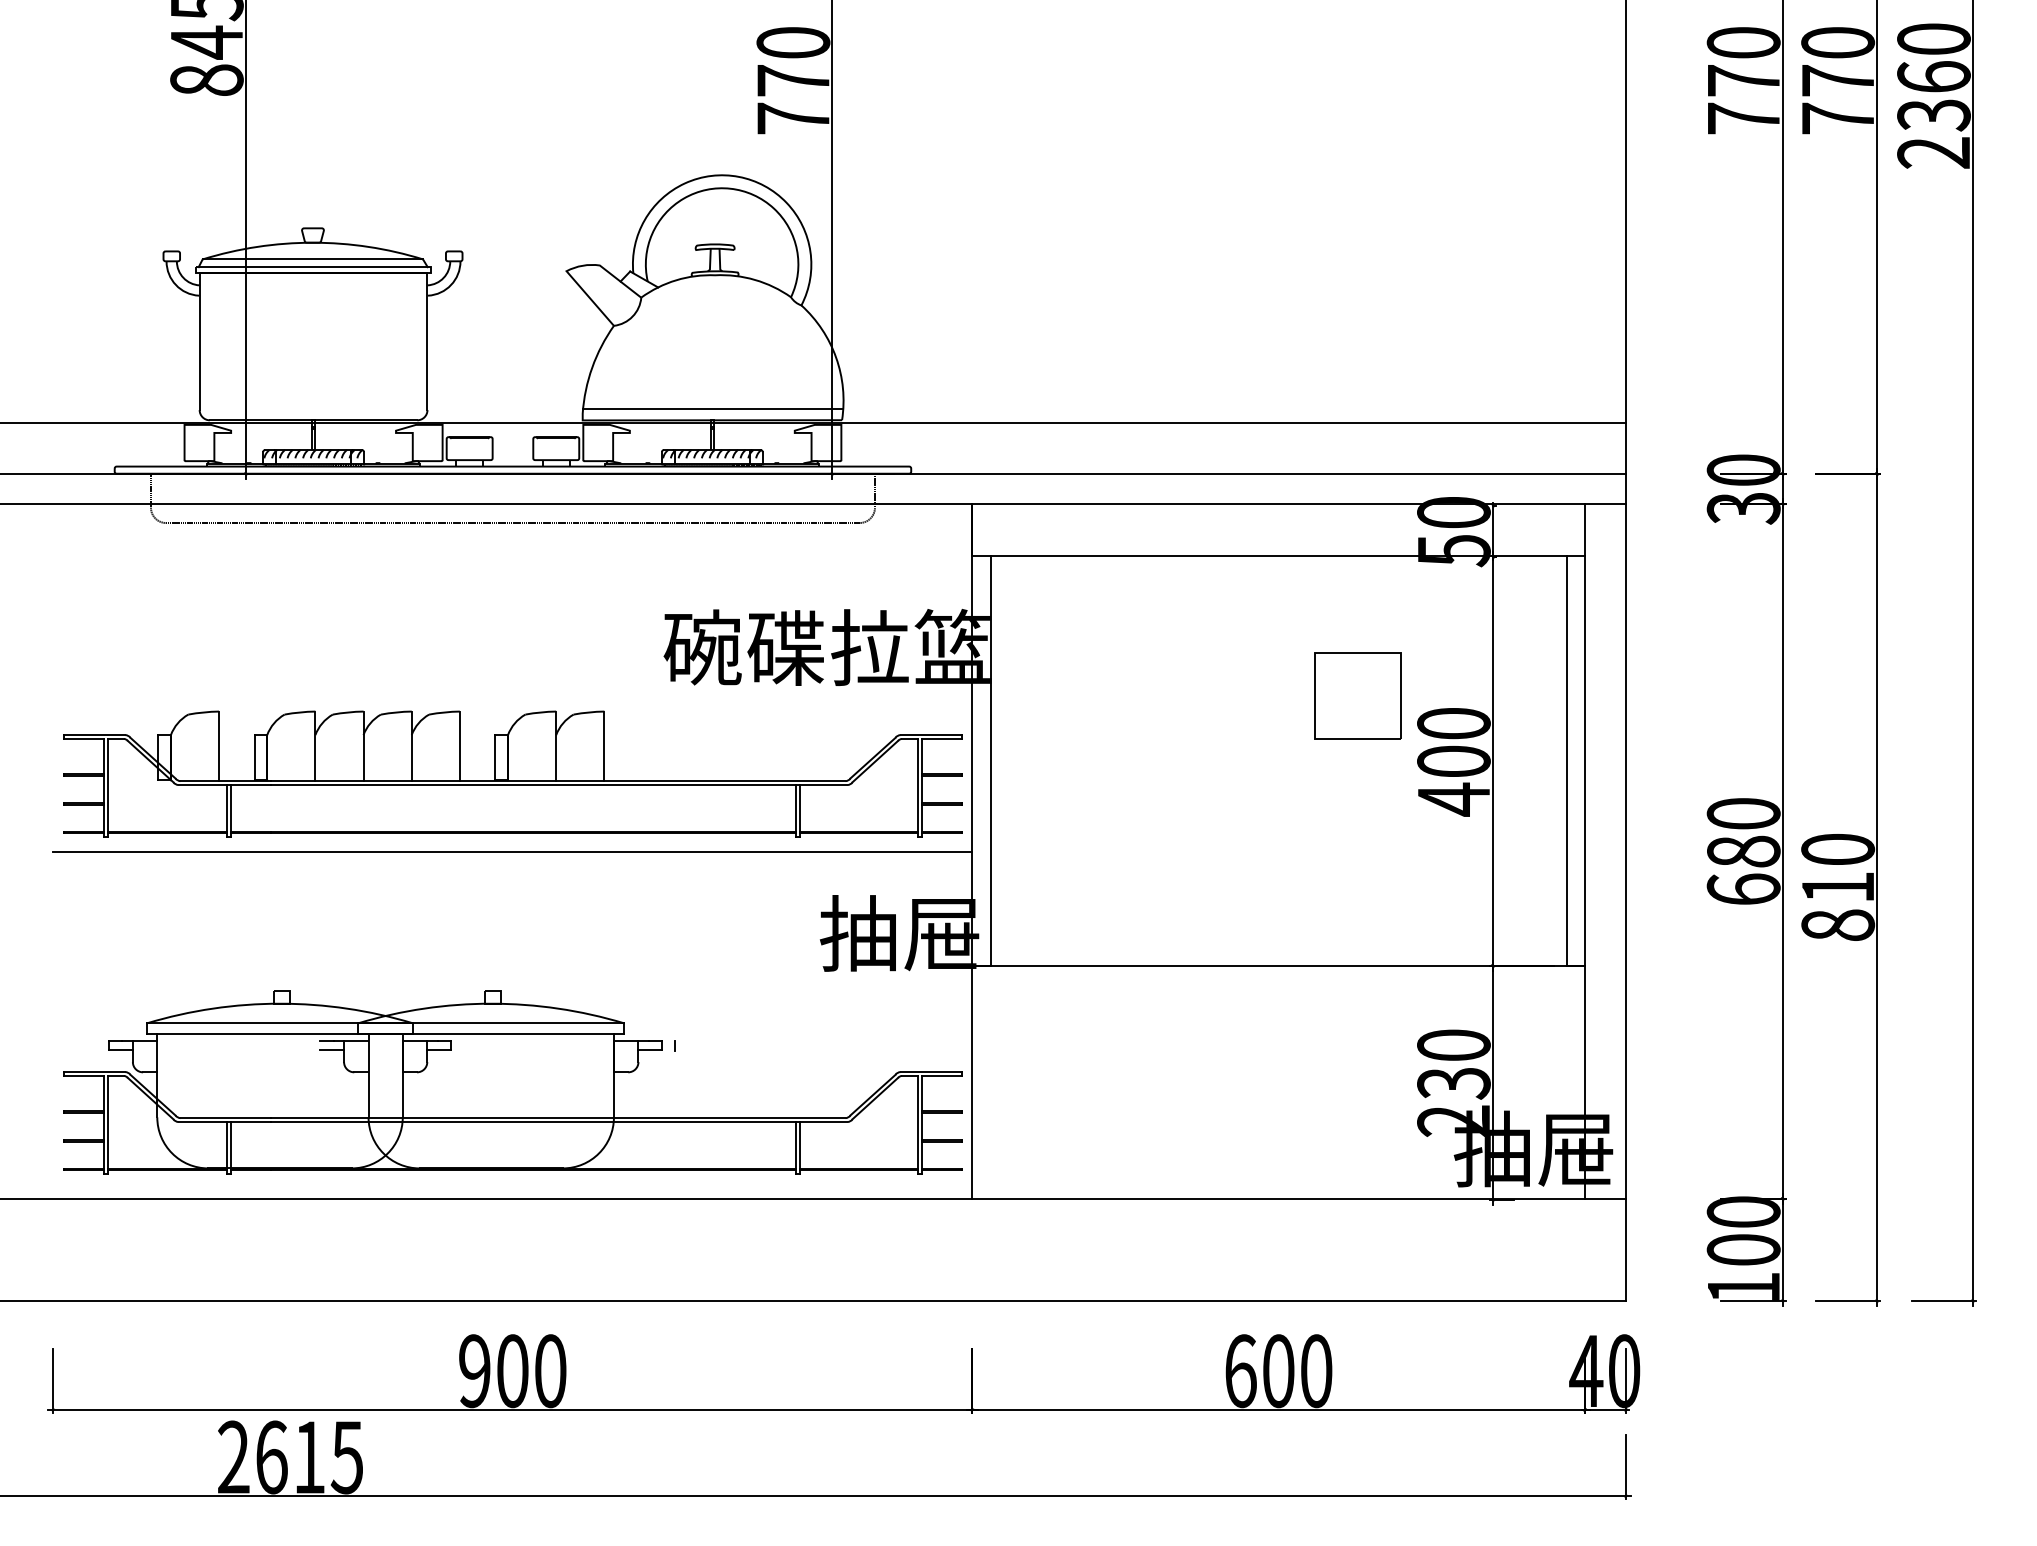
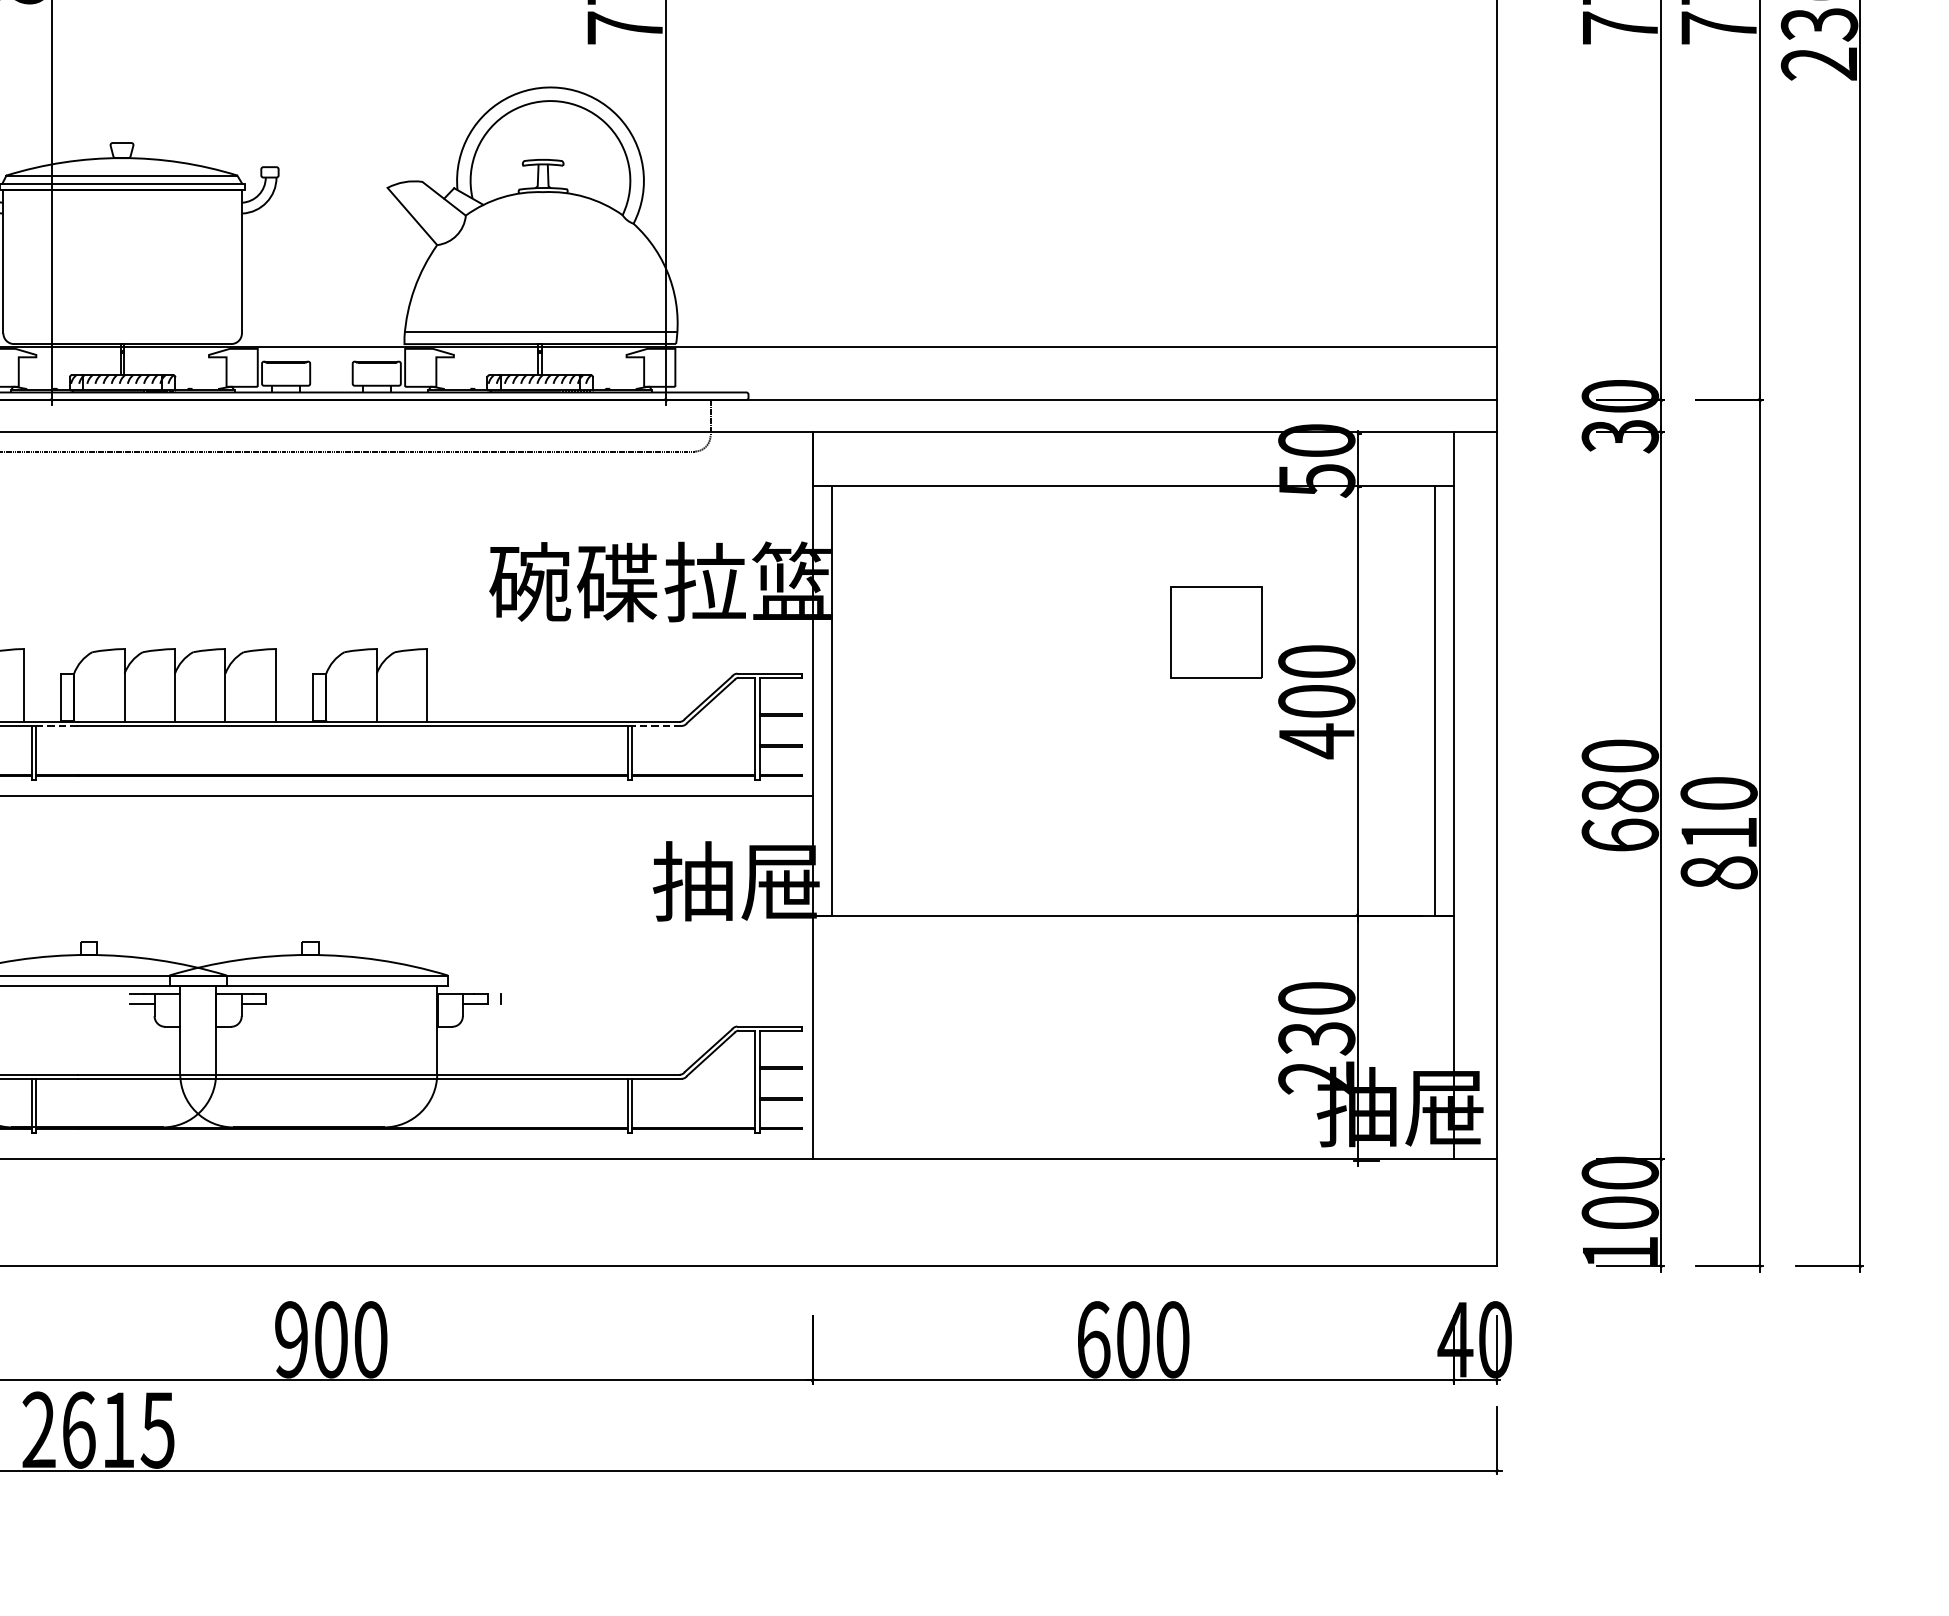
line: (251, 785) -> (57, 726), solid -> dashed
line: (821, 785) -> (654, 726), solid -> dashed

